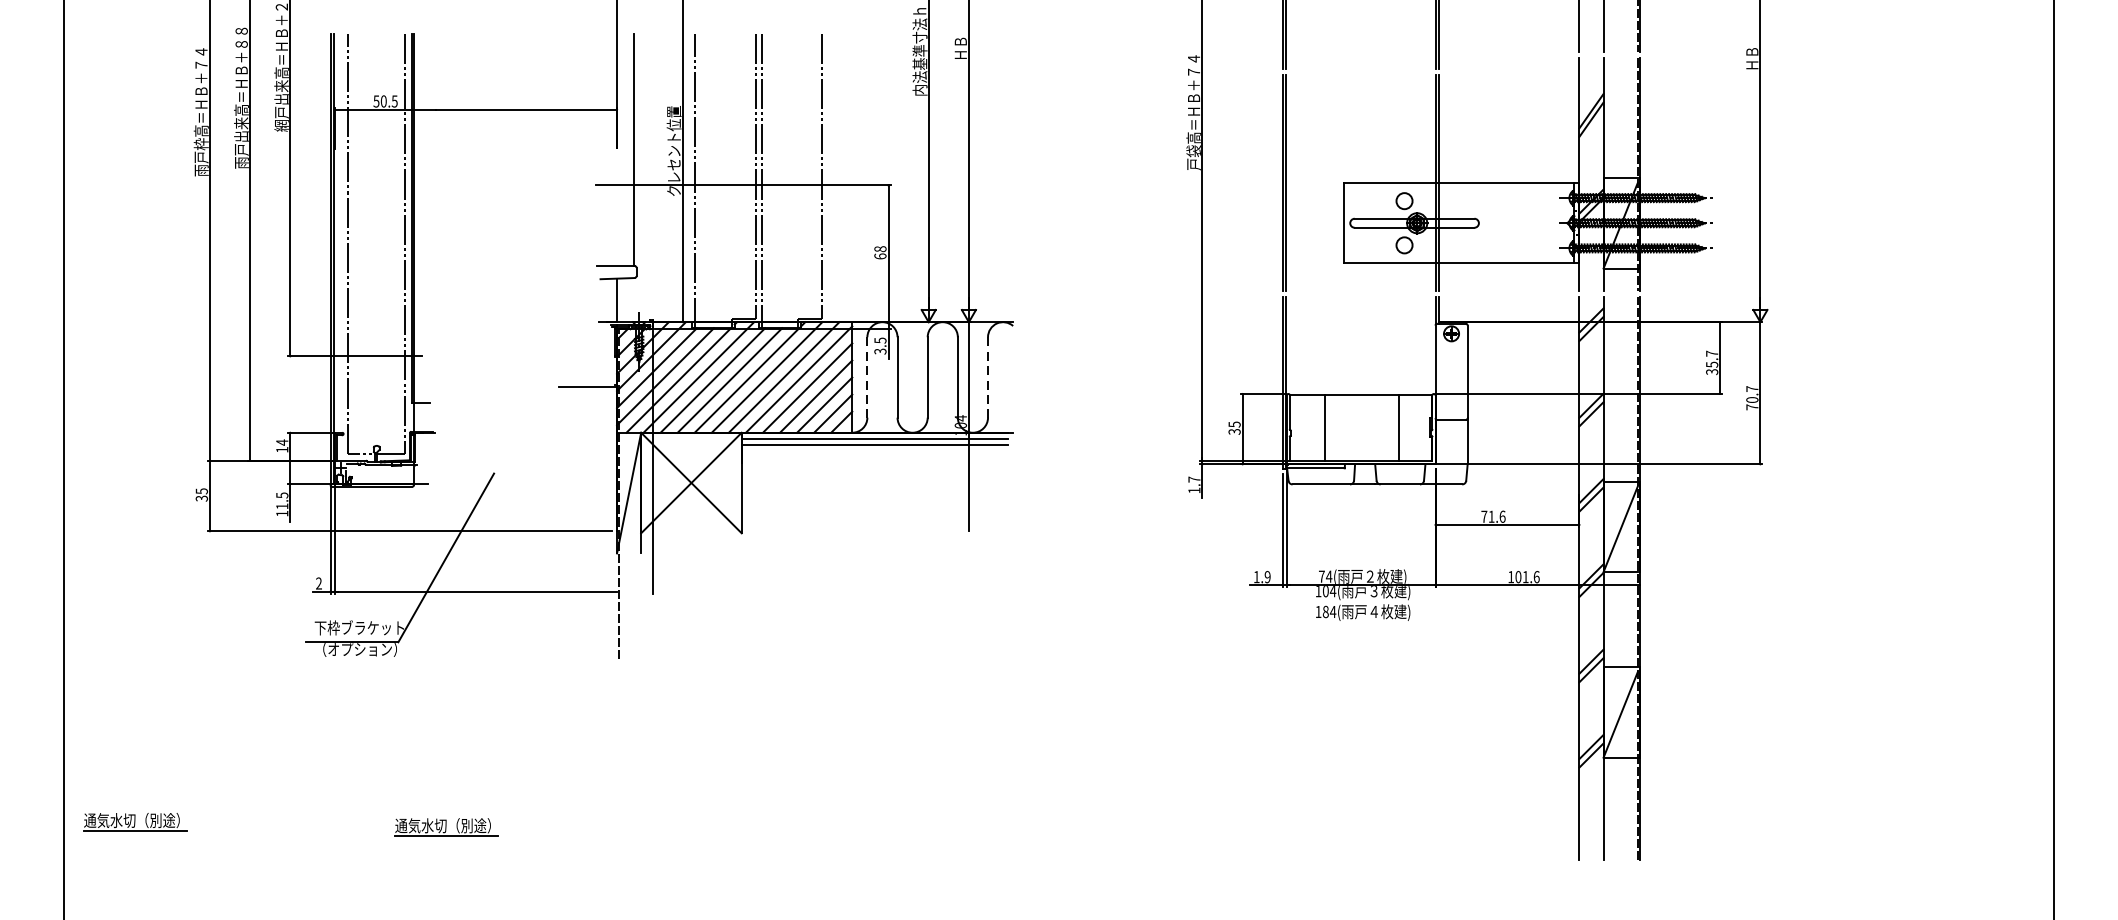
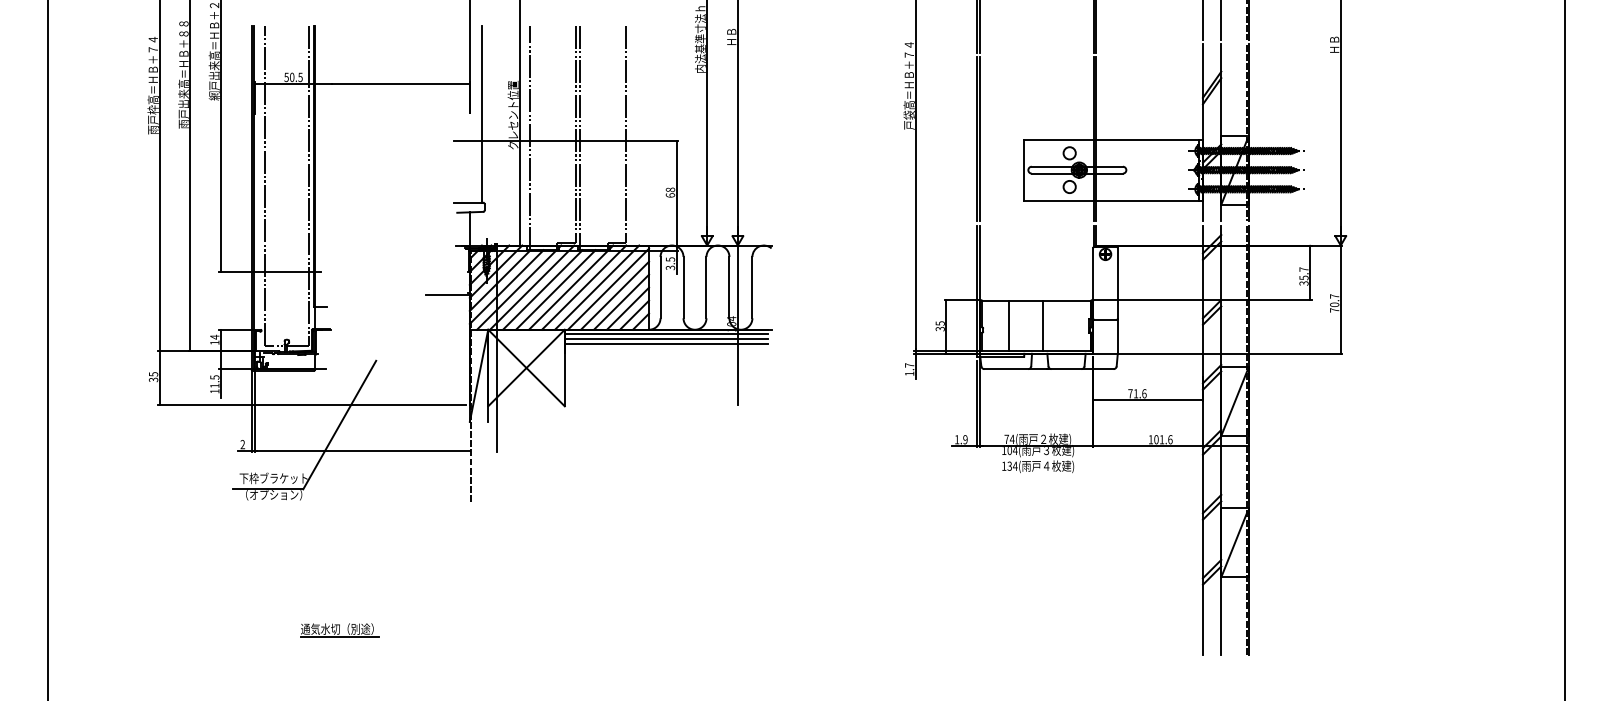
line: (867, 377) -> (660, 287), dashed -> solid
line: (988, 377) -> (752, 287), dashed -> solid
line: (1399, 427) -> (1042, 325), moved
line: (873, 450) -> (665, 343), added
text: (1325, 610) -> (1009, 465), 184( -> 134(
part: (134, 822) -> (102, 626), removed

